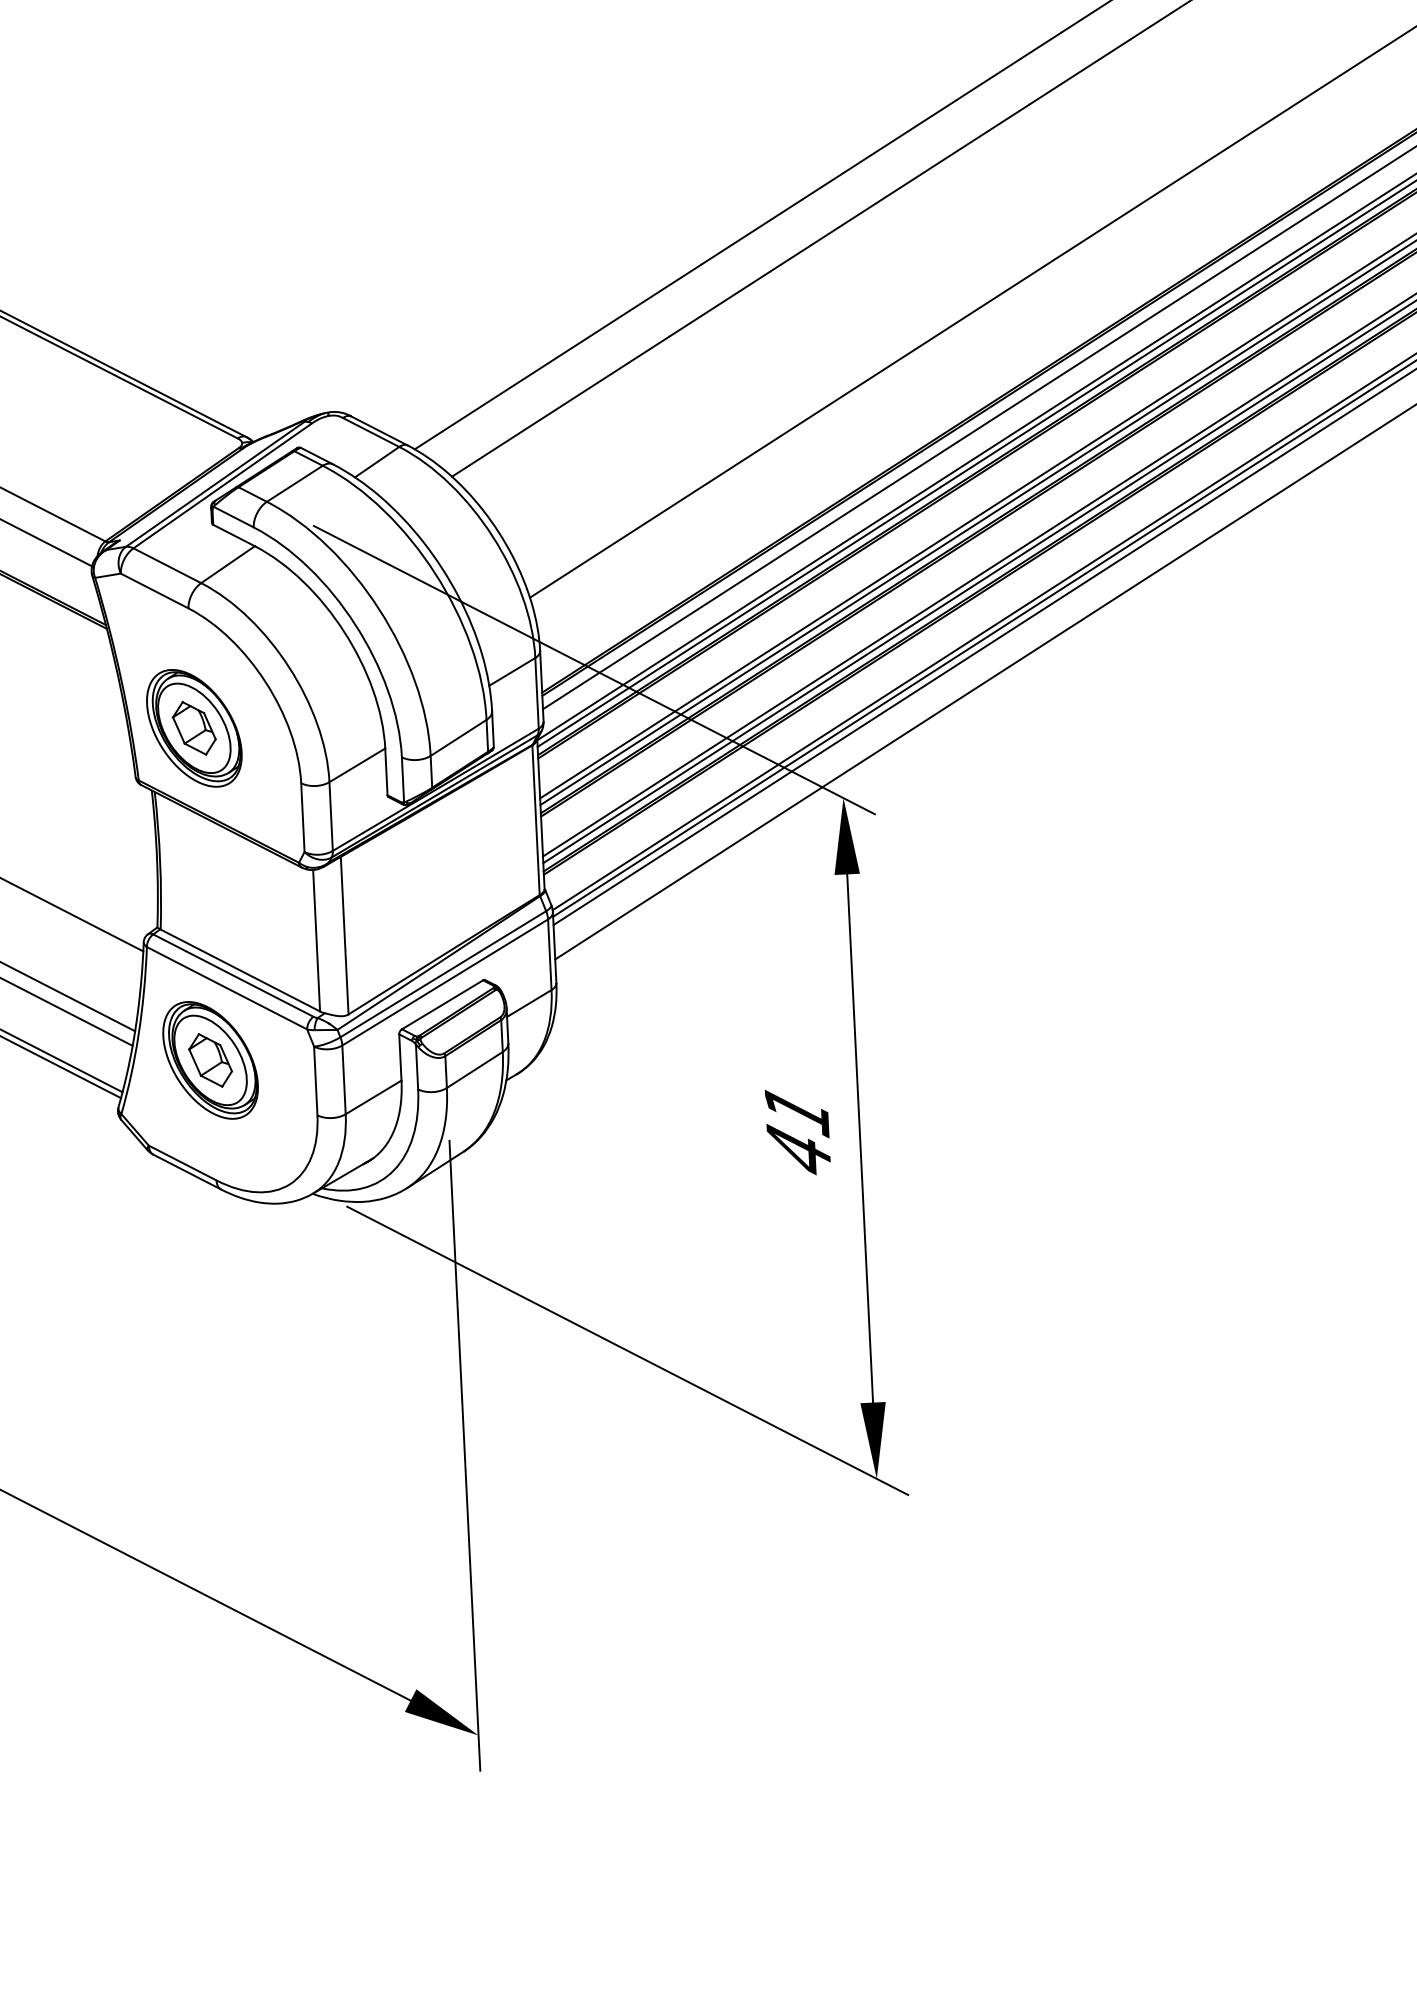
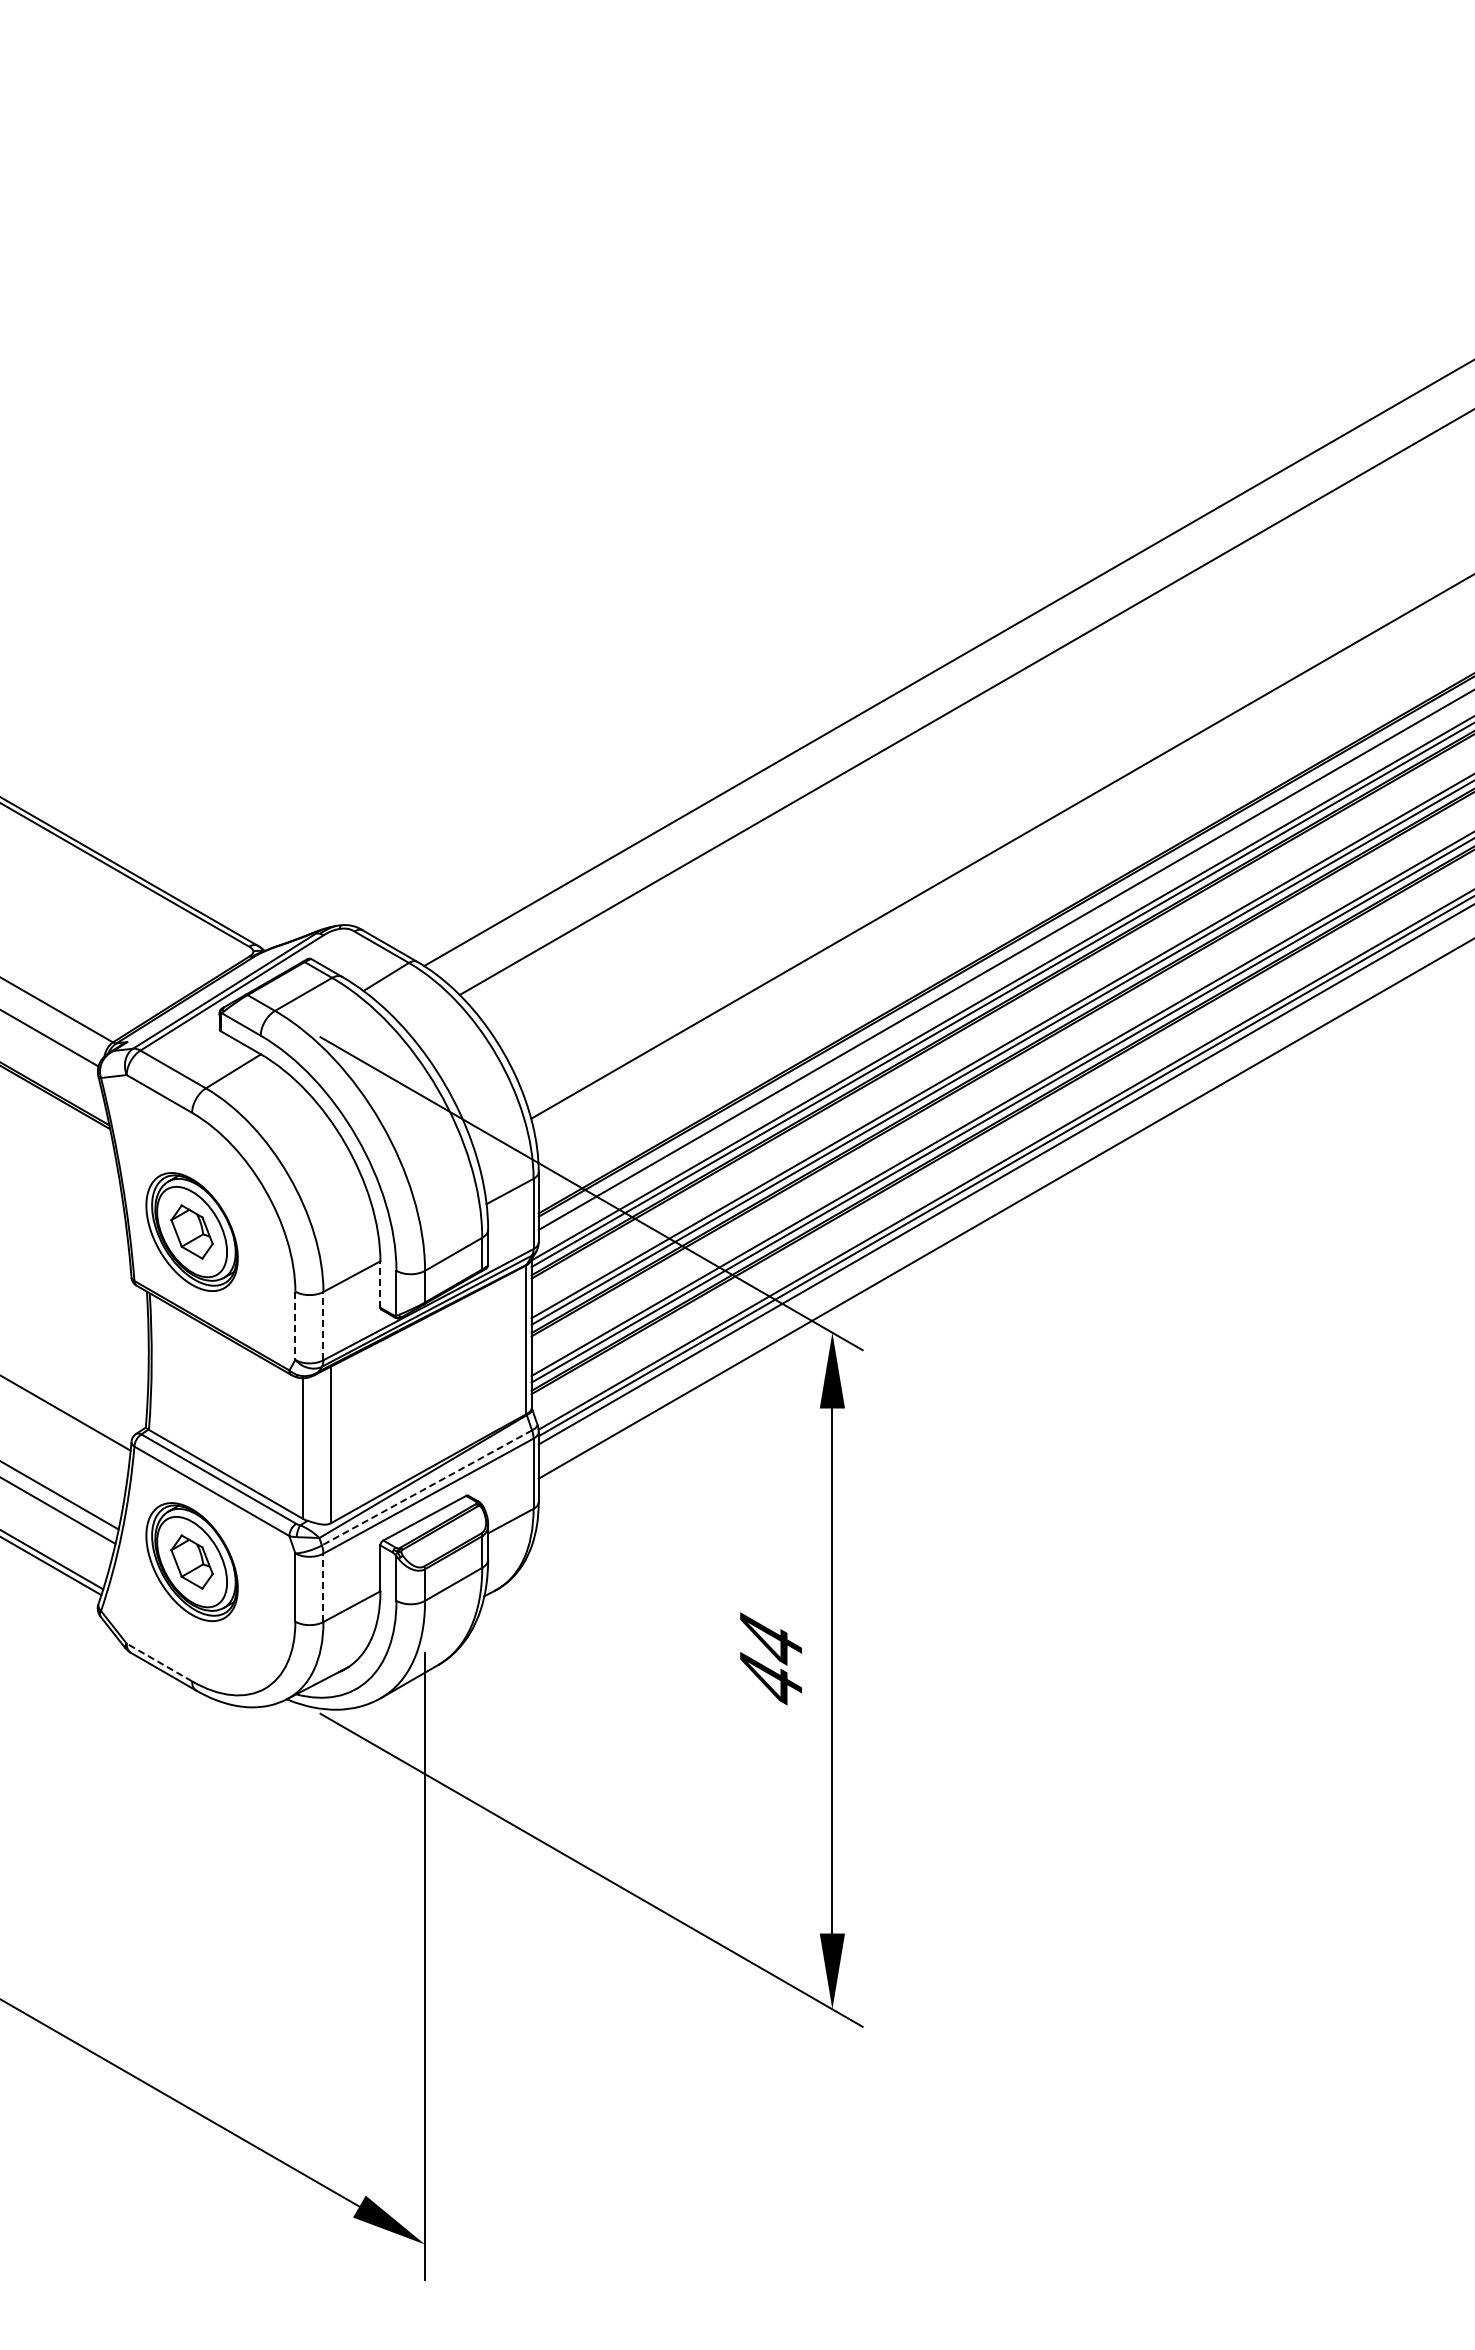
line: (386, 771) -> (380, 1284), solid -> dashed
line: (331, 815) -> (323, 1325), solid -> dashed
line: (303, 818) -> (295, 1326), solid -> dashed
line: (443, 973) -> (427, 1487), solid -> dashed
line: (344, 1079) -> (323, 1587), solid -> dashed
text: (796, 1110) -> (770, 1640), 41 -> 44
line: (182, 1163) -> (159, 1662), solid -> dashed

